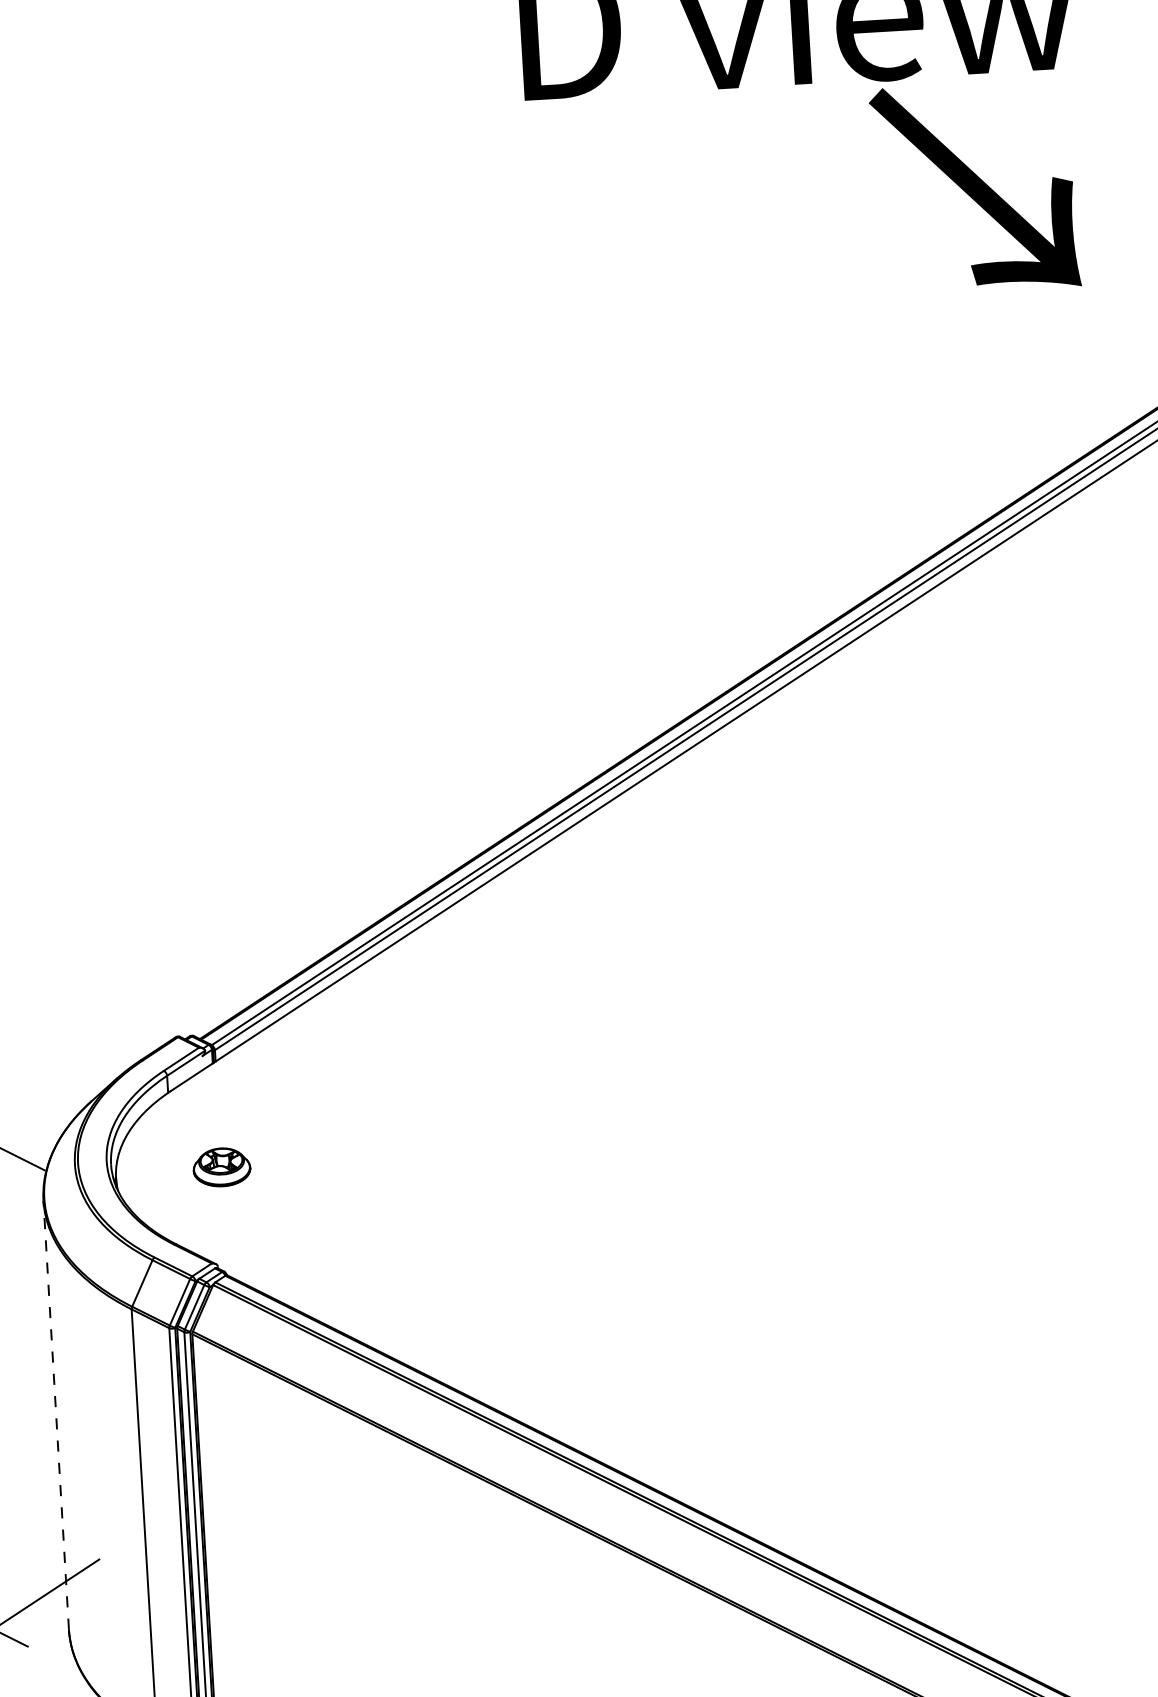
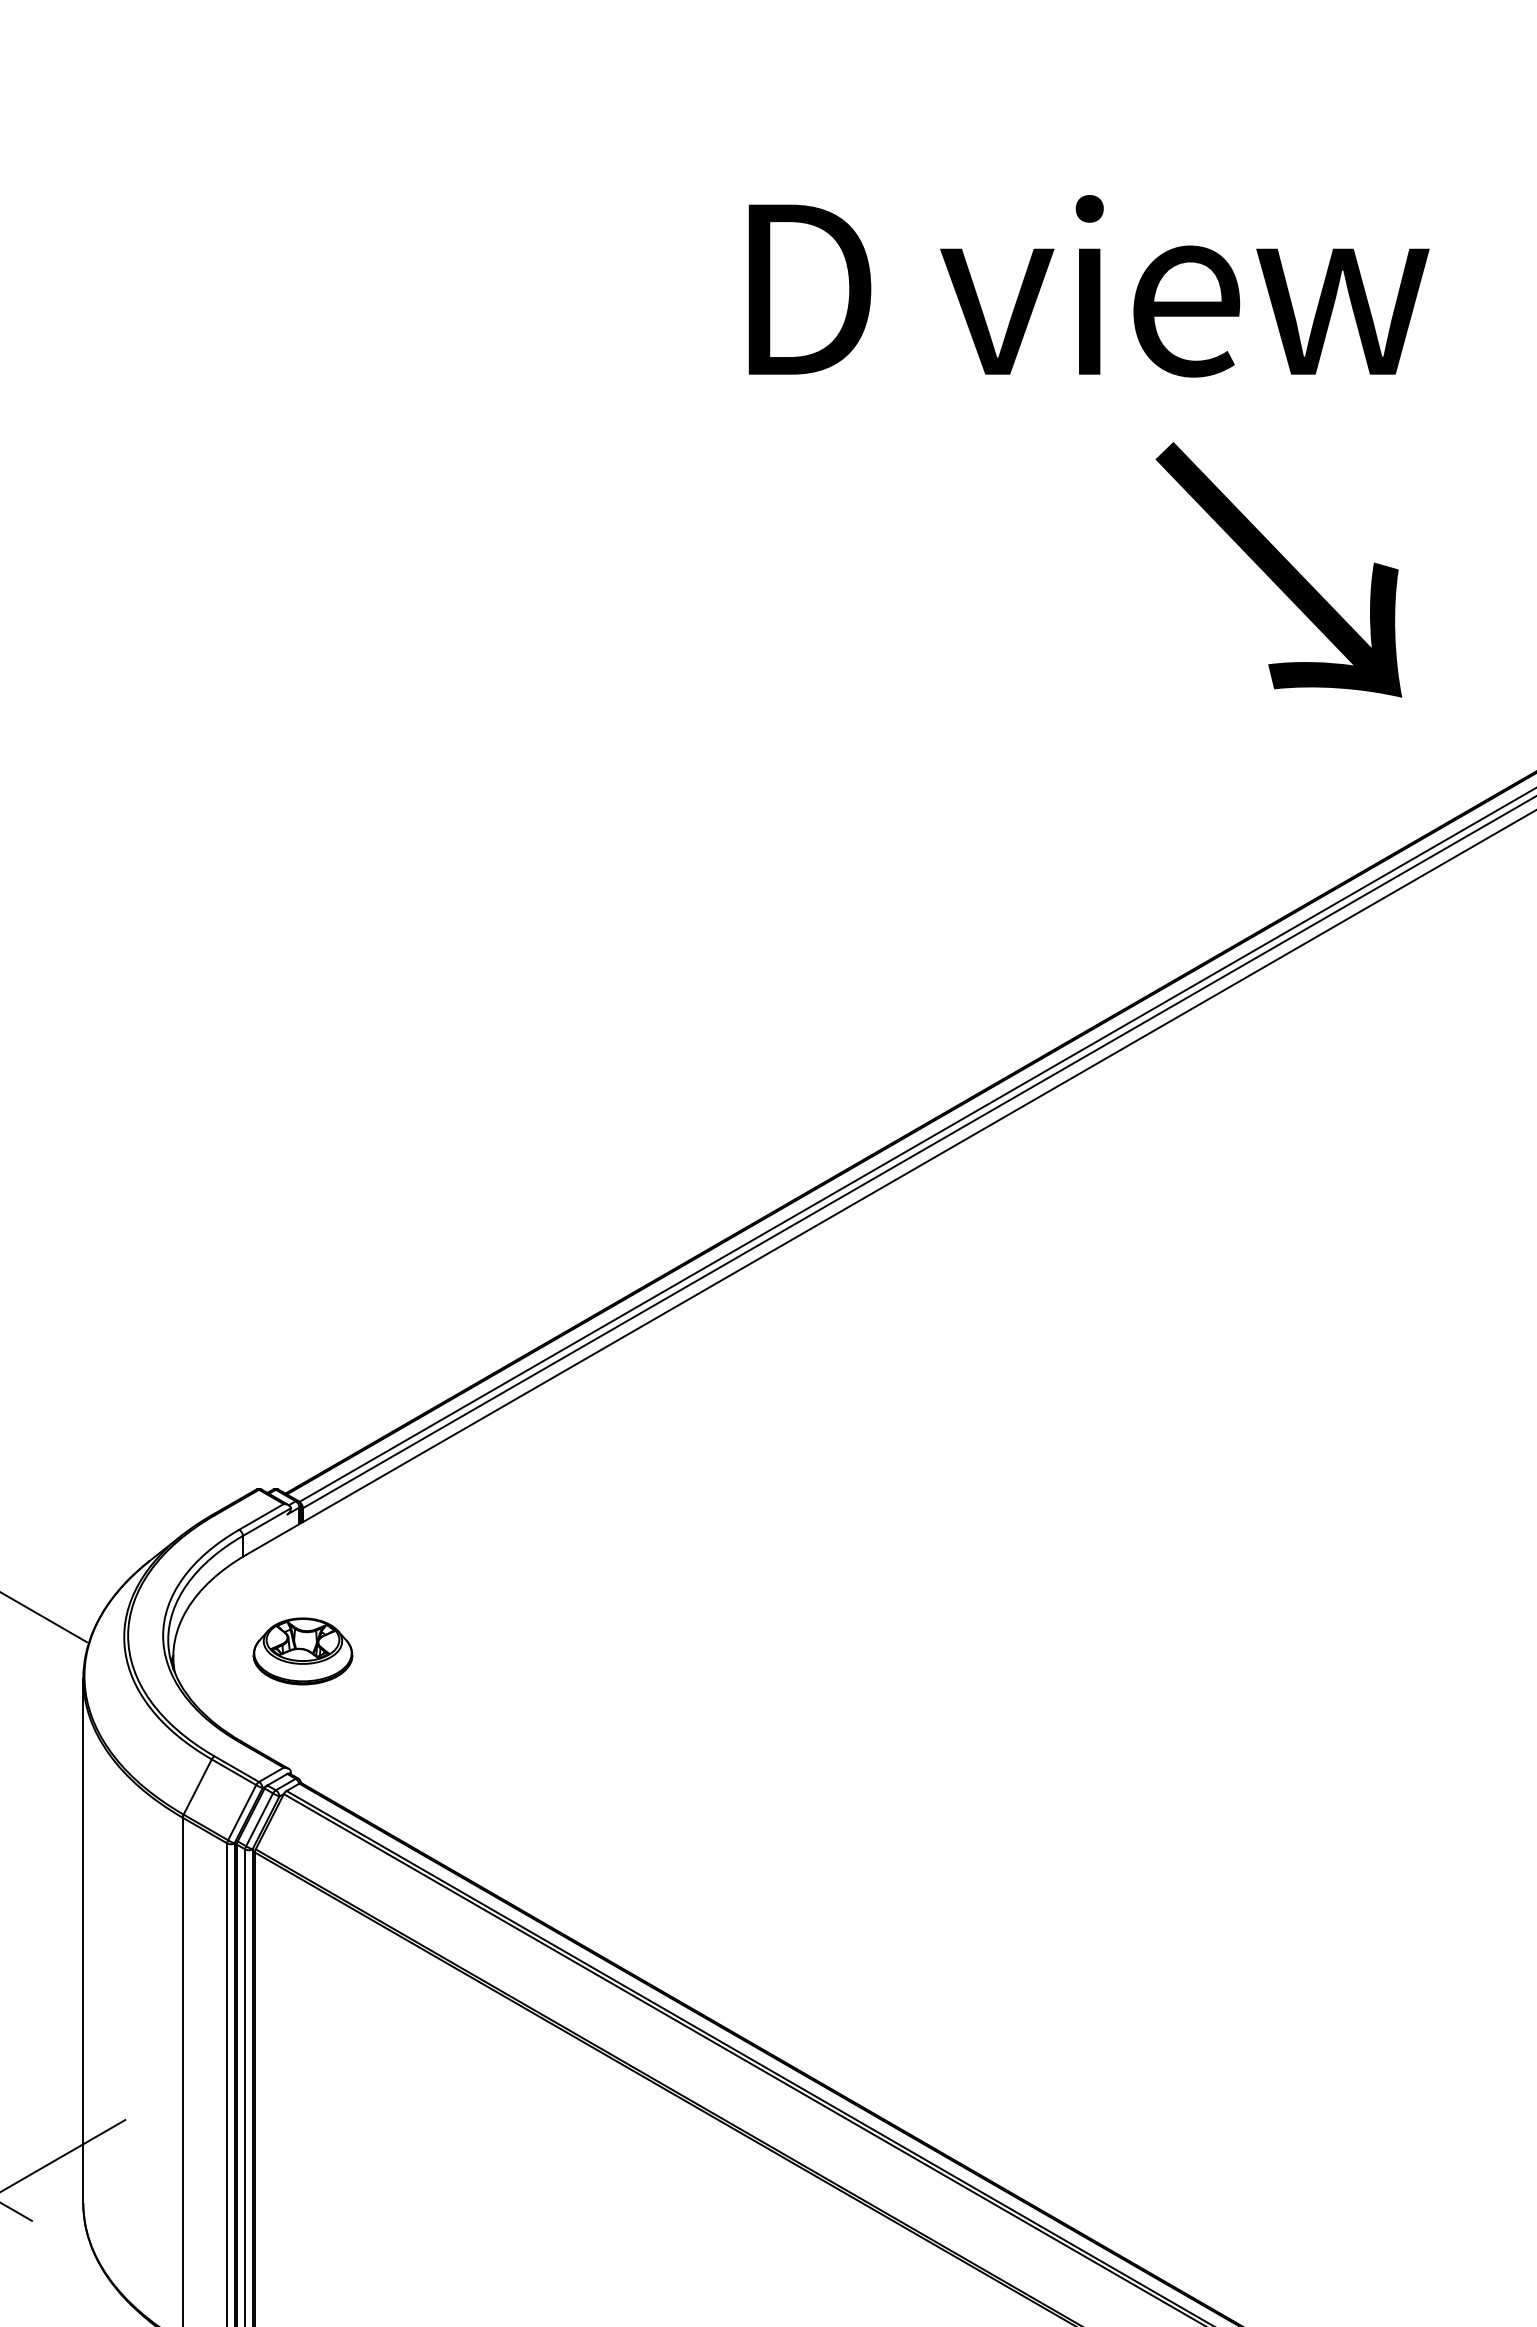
text: (974, 187) -> (1278, 569), moved
part: (221, 1167) -> (302, 1651), size x1.43
line: (56, 1414) -> (83, 1940), dashed -> solid

